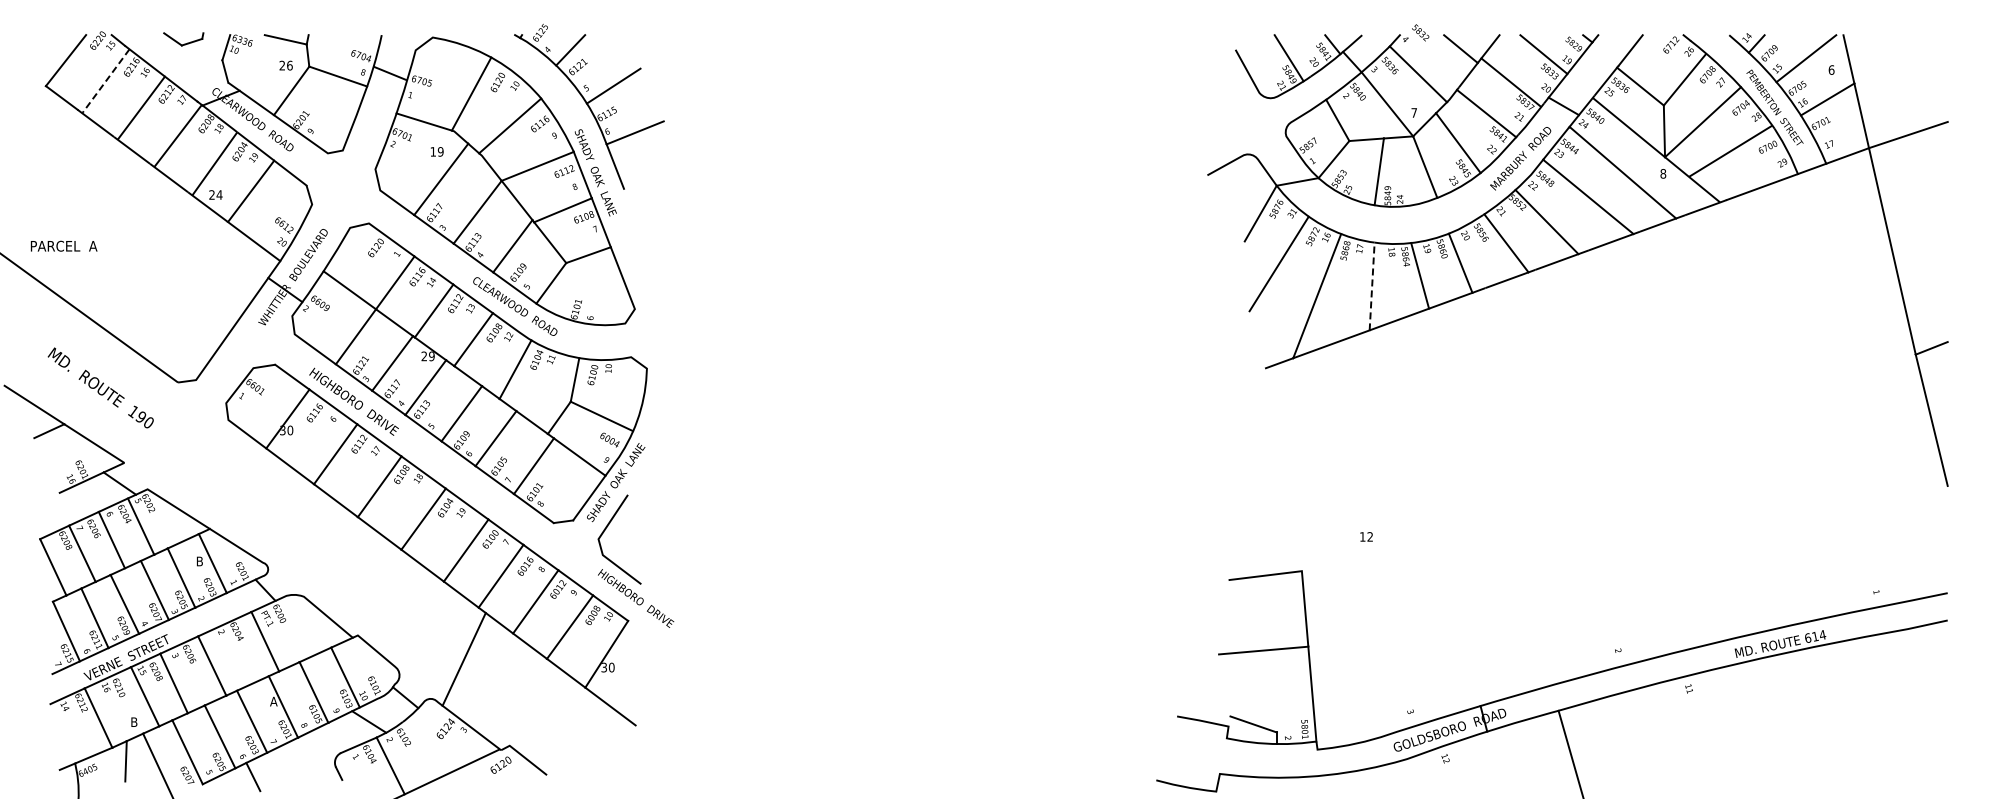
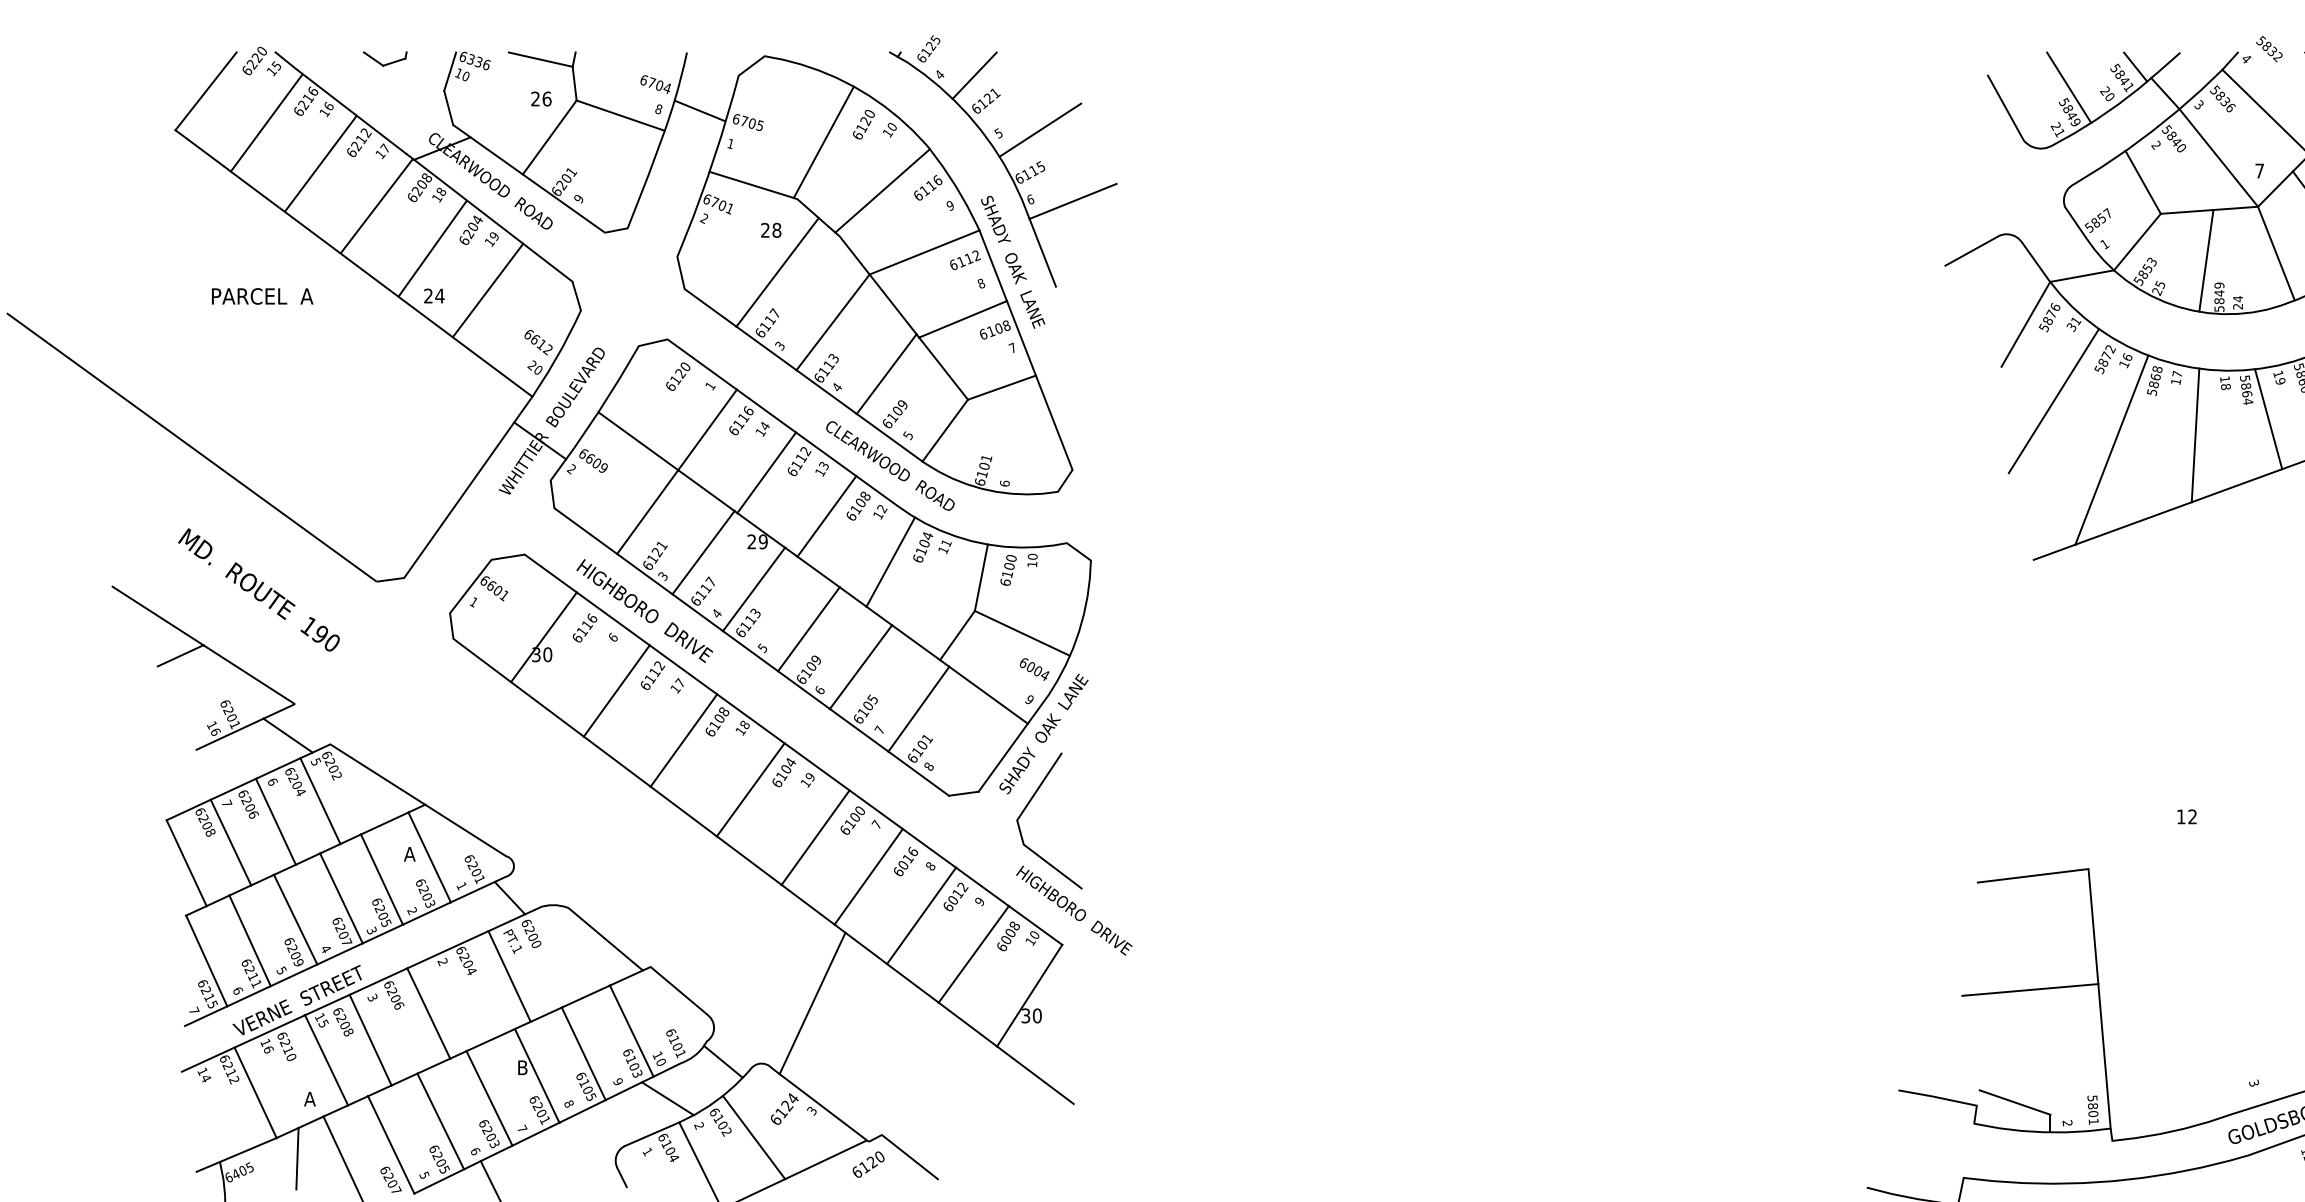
part: (183, 39) -> (384, 59), size x0.71
line: (105, 82) -> (266, 124), dashed -> solid
text: (436, 151) -> (770, 229), 19 -> 28
text: (63, 245) -> (261, 295), moved
line: (1372, 286) -> (2196, 435), dashed -> solid
text: (199, 561) -> (409, 854), B -> A
text: (273, 701) -> (522, 1067), A -> B
text: (133, 721) -> (308, 1098), B -> A
line: (425, 747) -> (753, 1137), added

